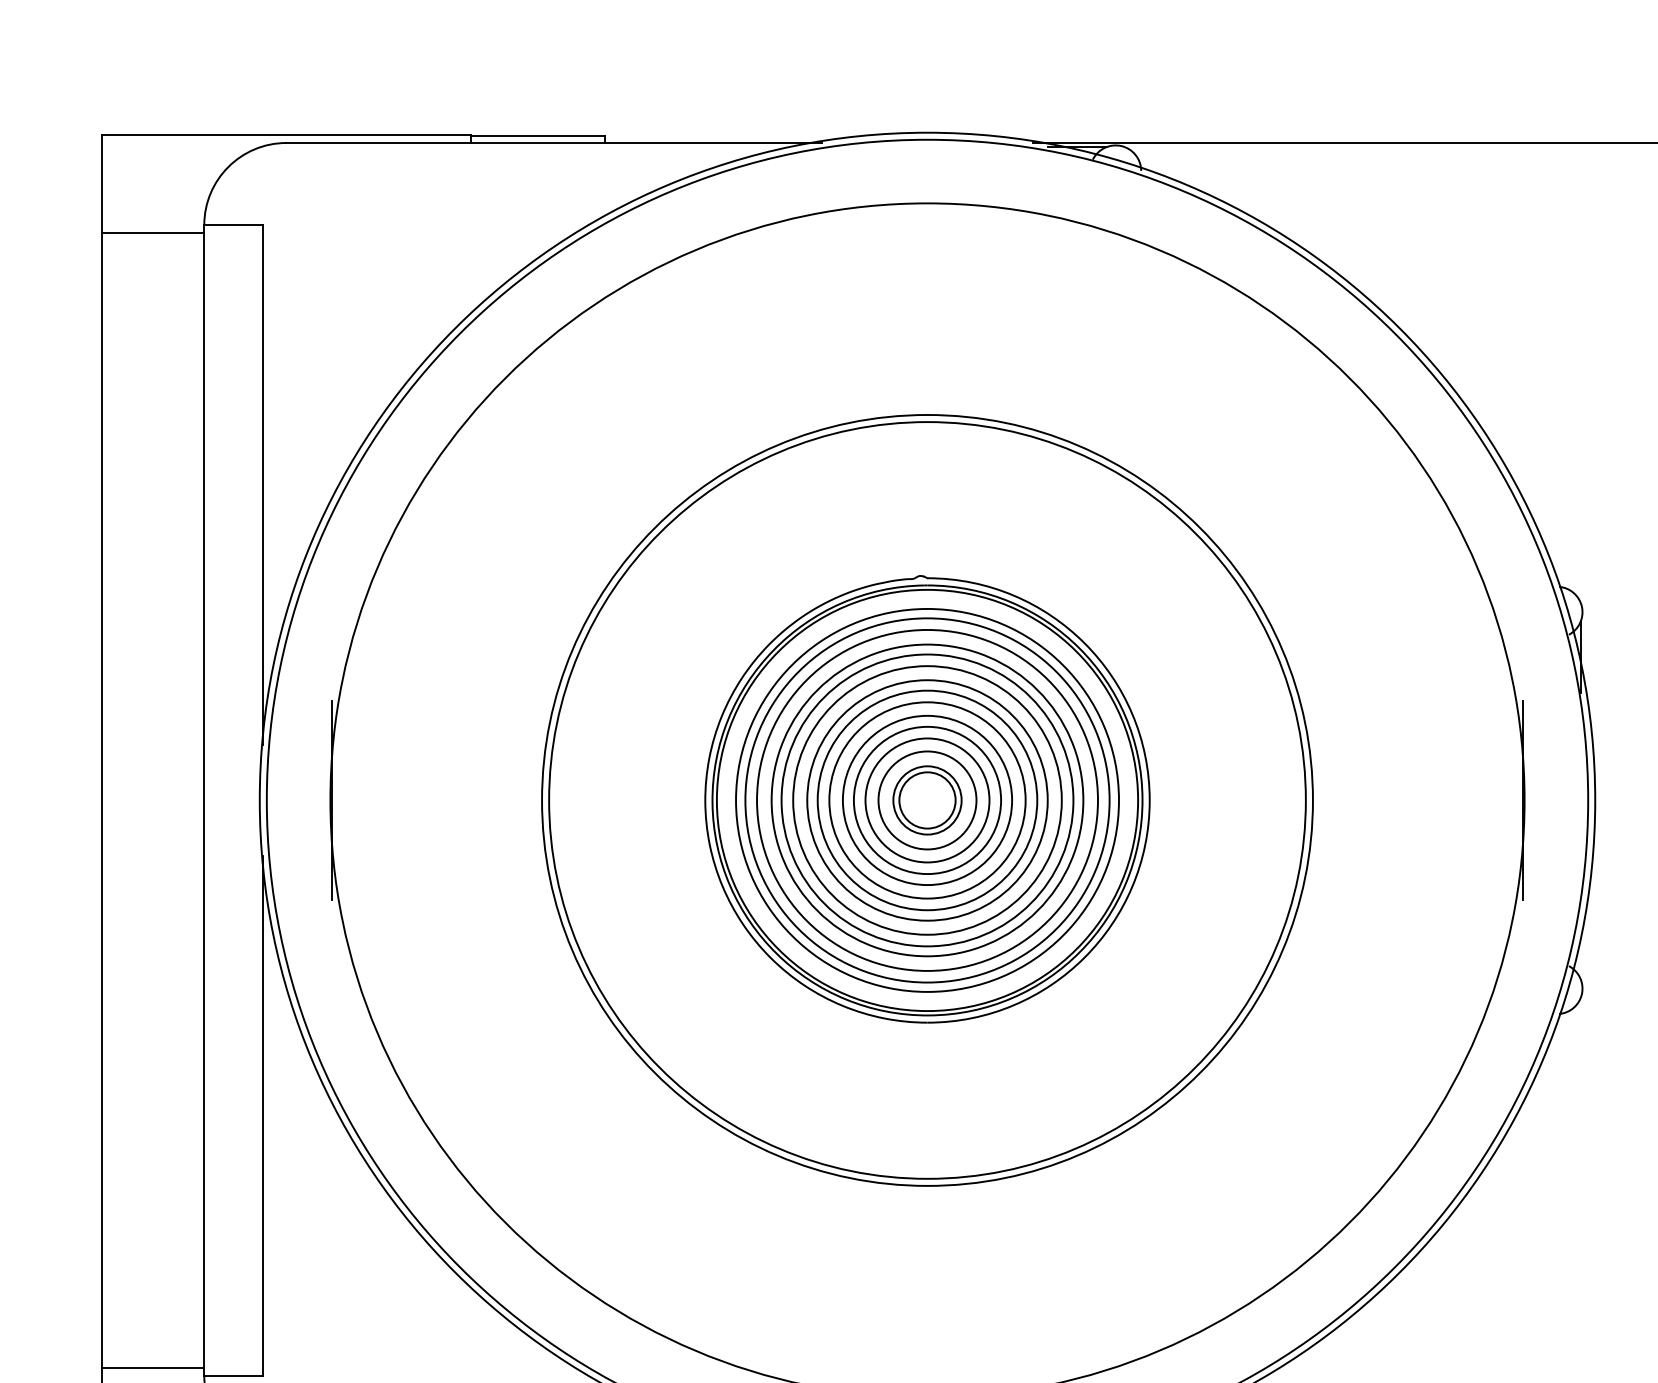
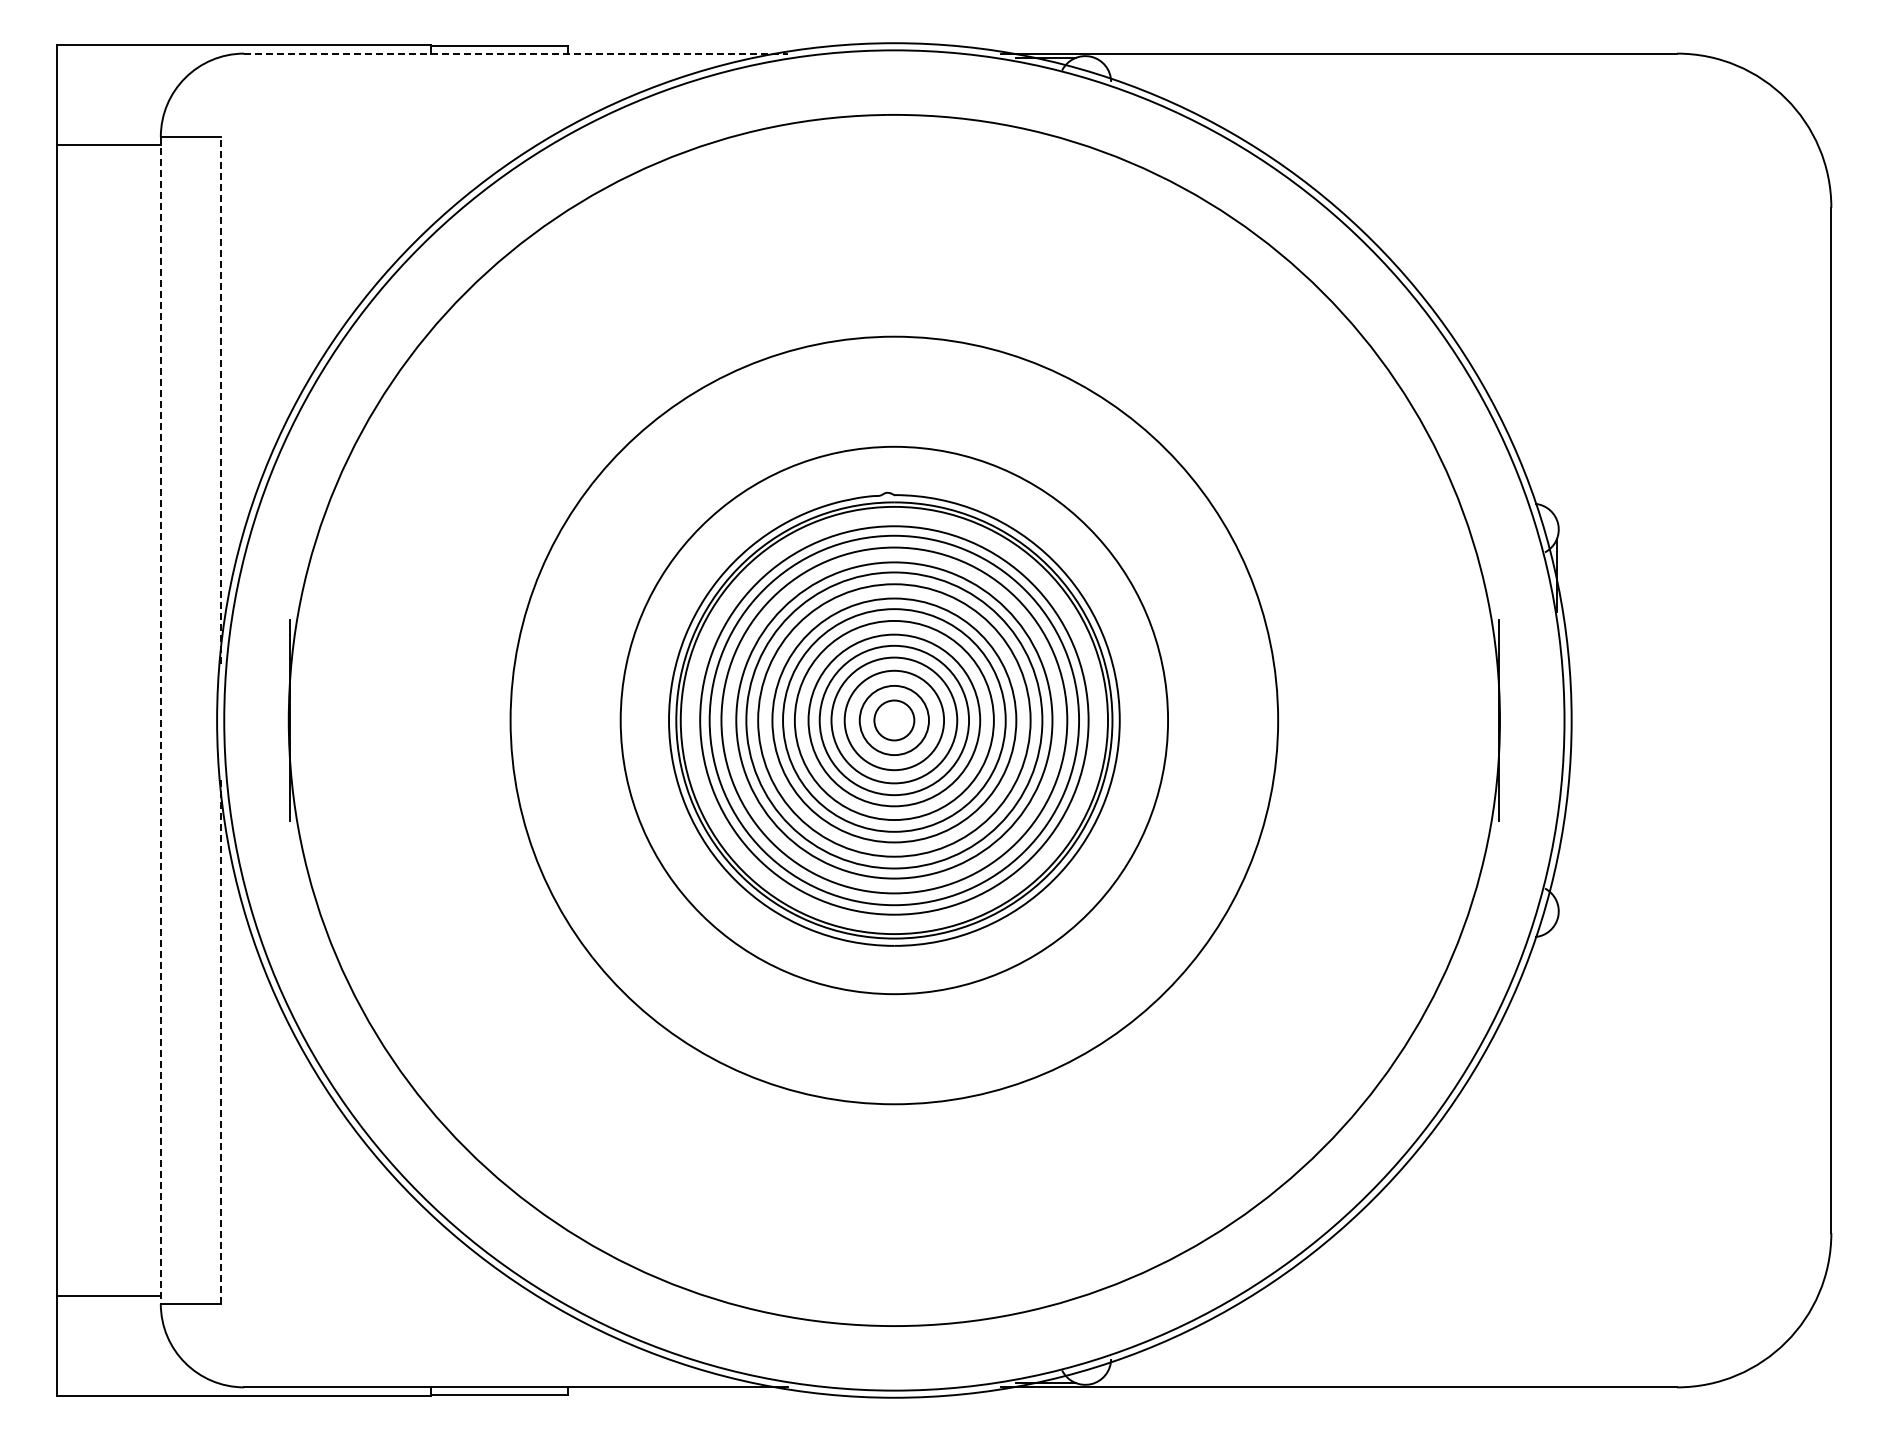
line: (553, 142) -> (515, 53), solid -> dashed
line: (263, 483) -> (220, 399), solid -> dashed
line: (203, 800) -> (160, 720), solid -> dashed
circle: (926, 800) -> (893, 720), size x0.7
circle: (927, 800) -> (894, 720), size x0.7
line: (263, 1115) -> (220, 1040), solid -> dashed

